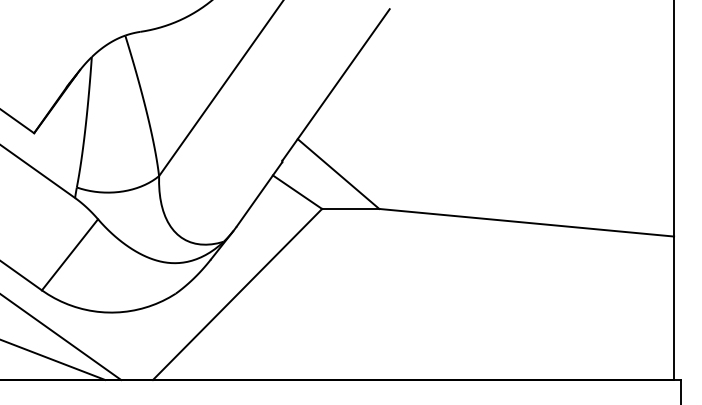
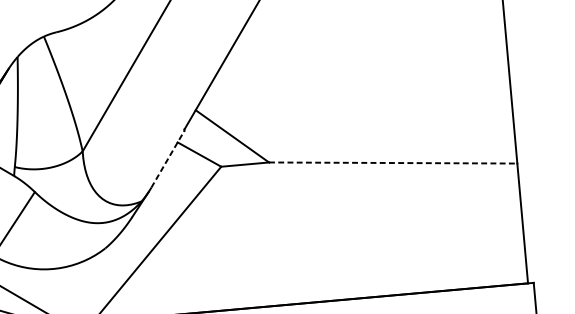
line: (259, 193) -> (167, 158), solid -> dashed
line: (527, 222) -> (393, 162), solid -> dashed

